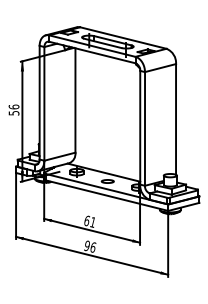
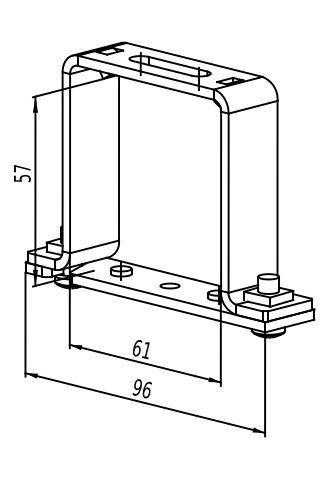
text: (13, 106) -> (21, 167), 56 -> 57

